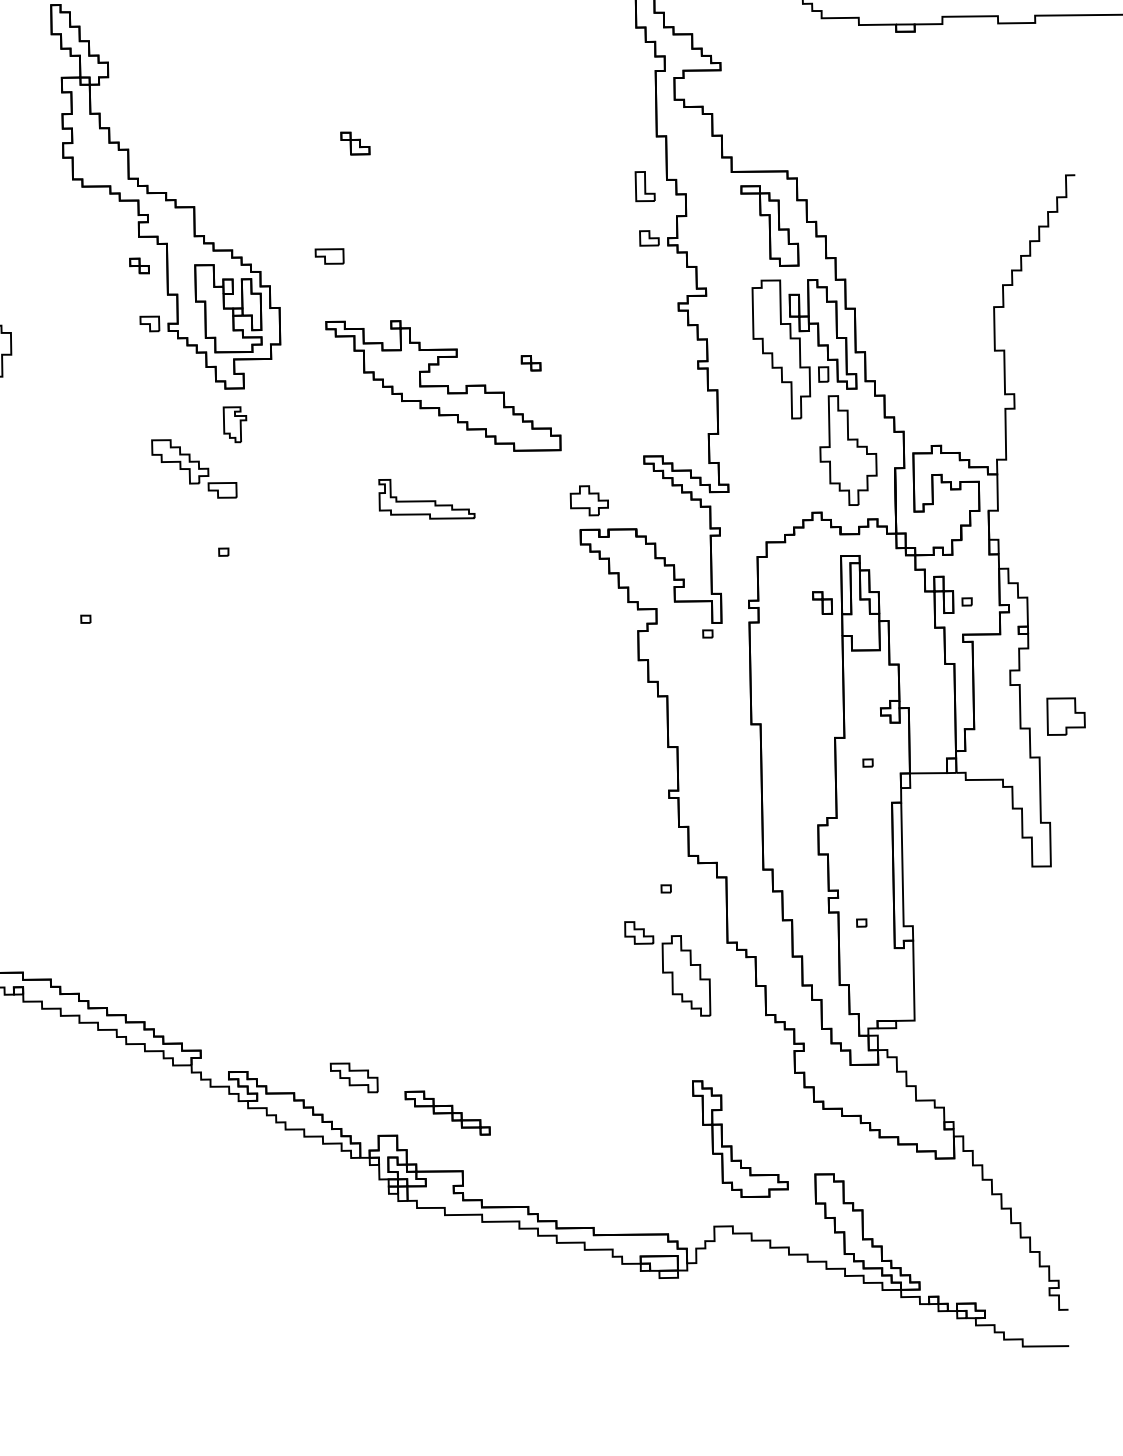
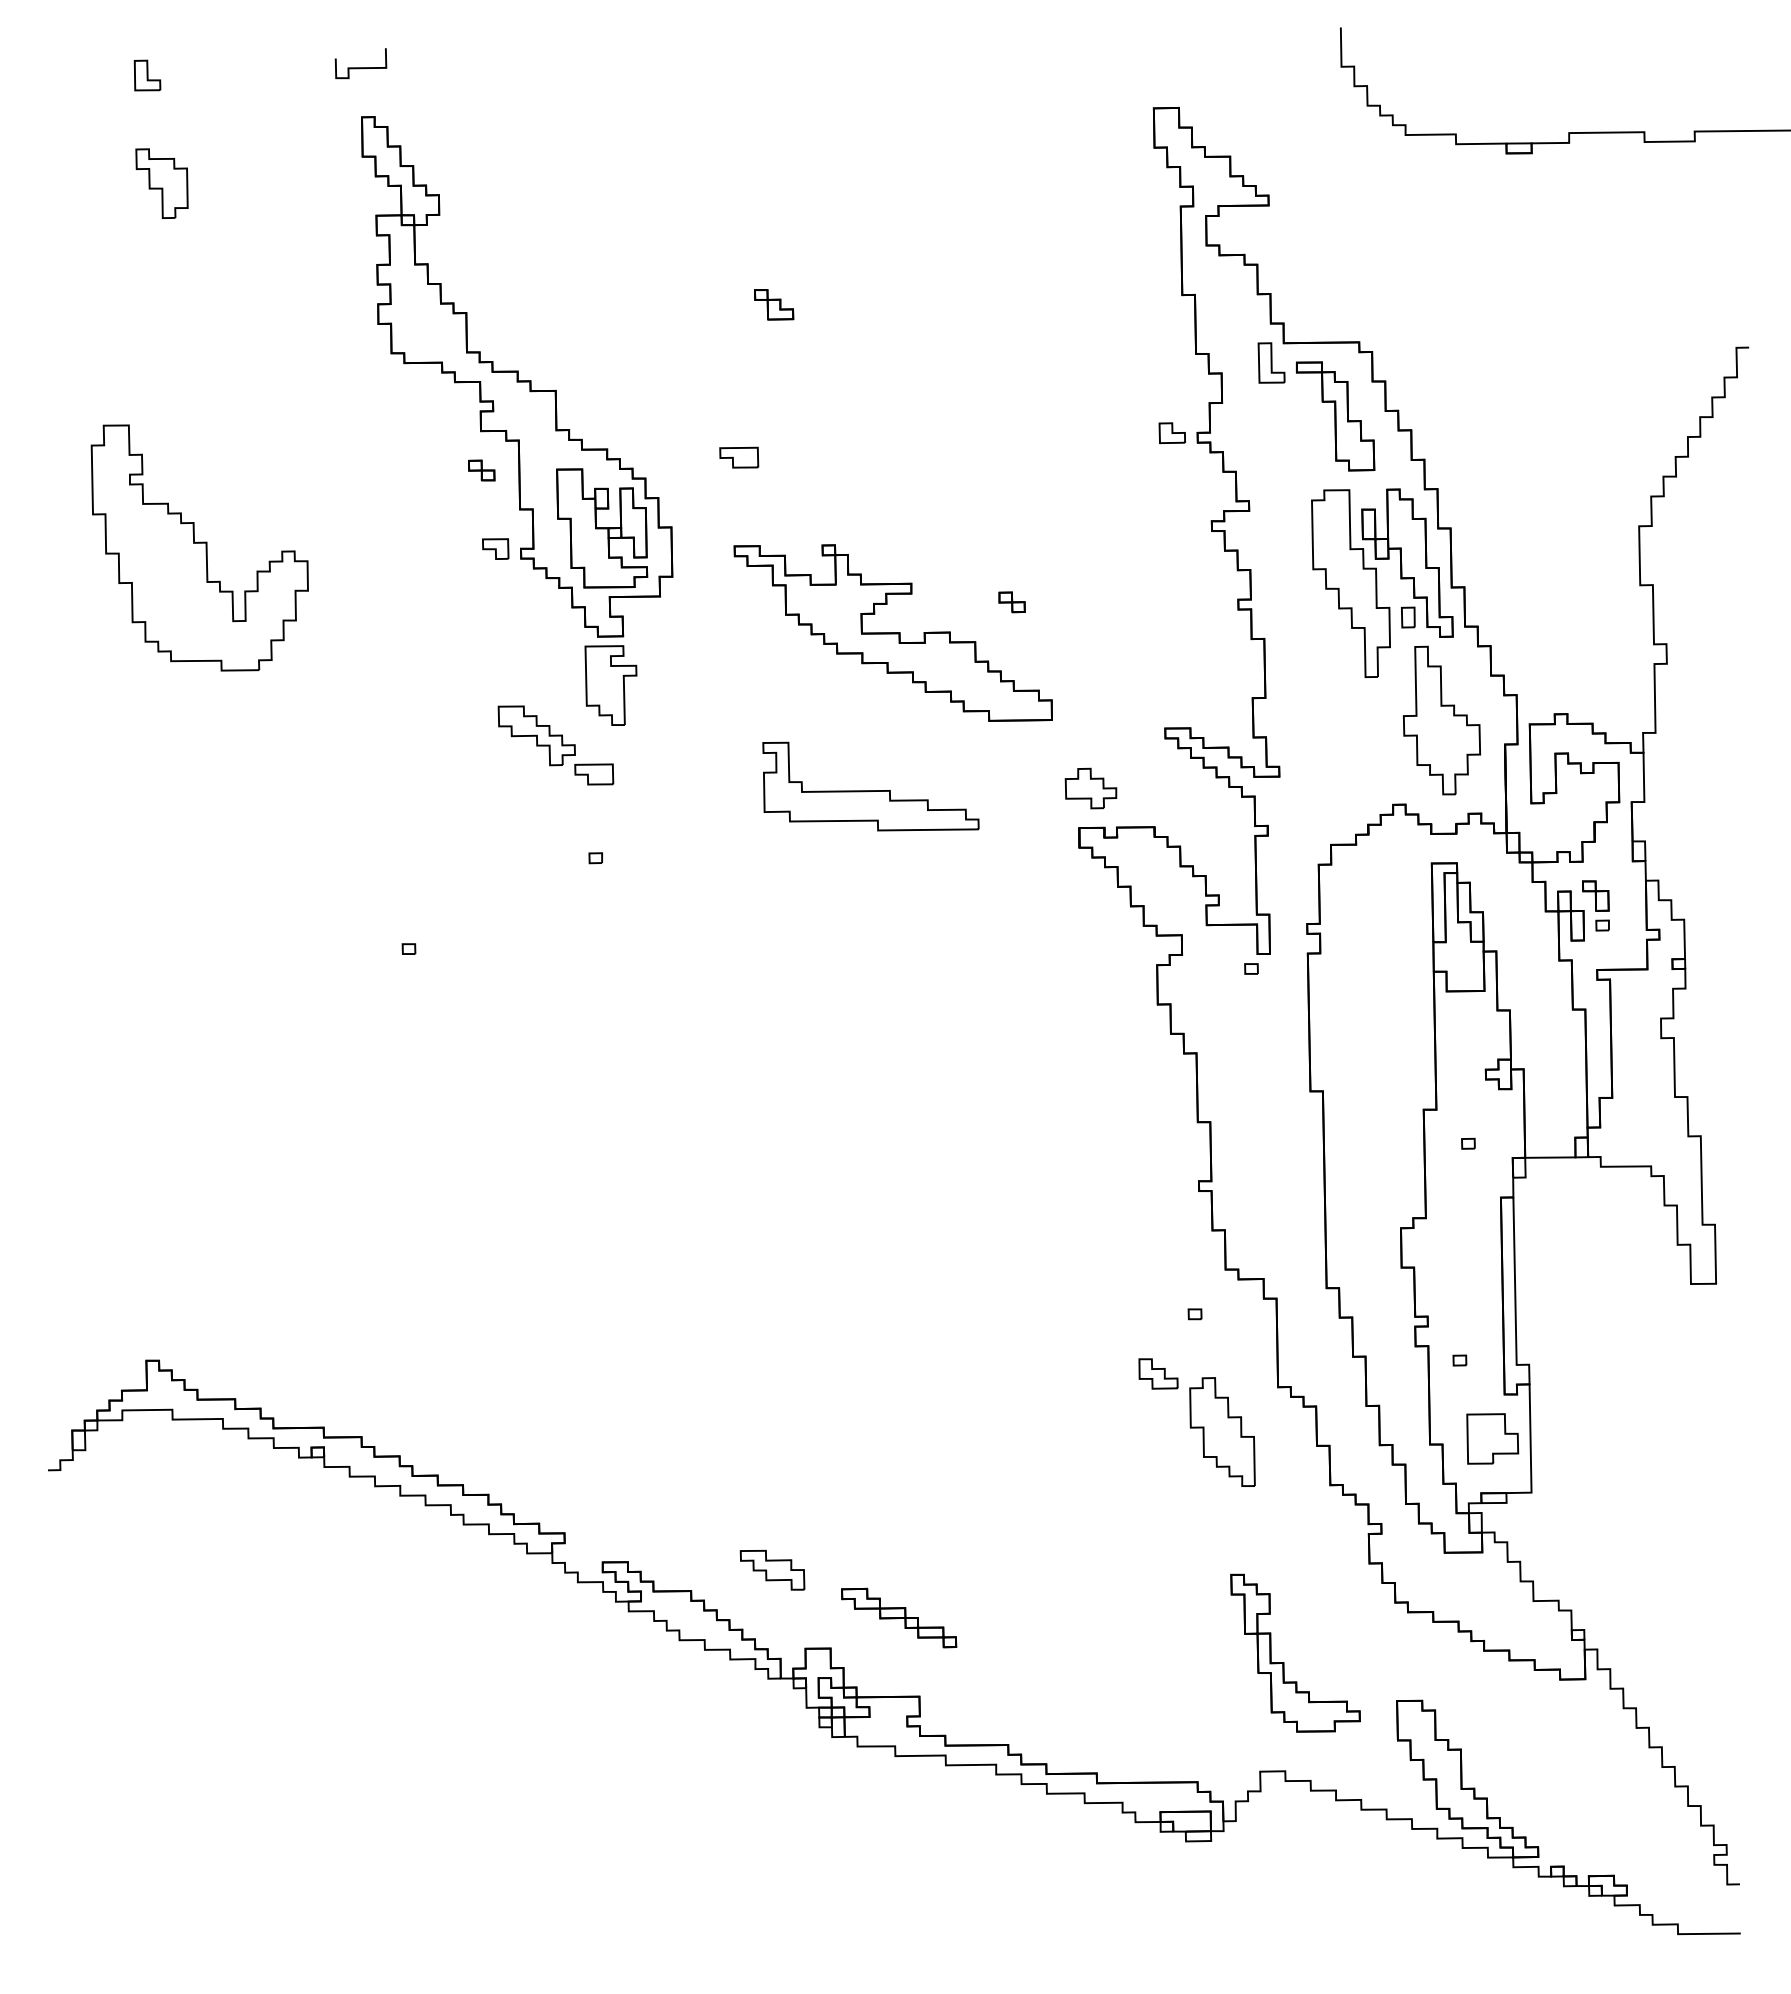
part: (645, 186) -> (1271, 362), moved
part: (234, 424) -> (610, 685), size x1.67
part: (426, 499) -> (870, 786), size x1.67
part: (822, 602) -> (1595, 895), moved
part: (1065, 716) -> (1492, 1438), moved

